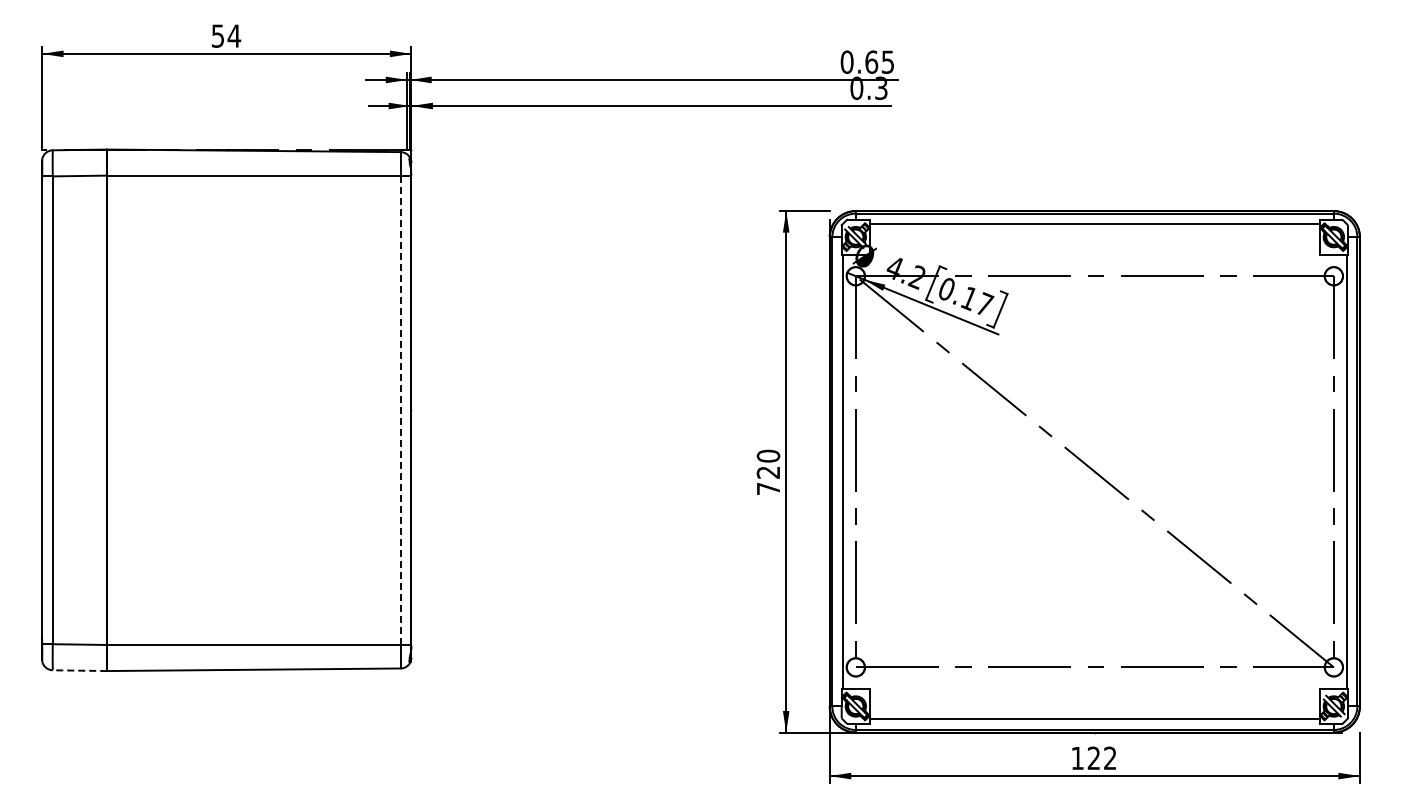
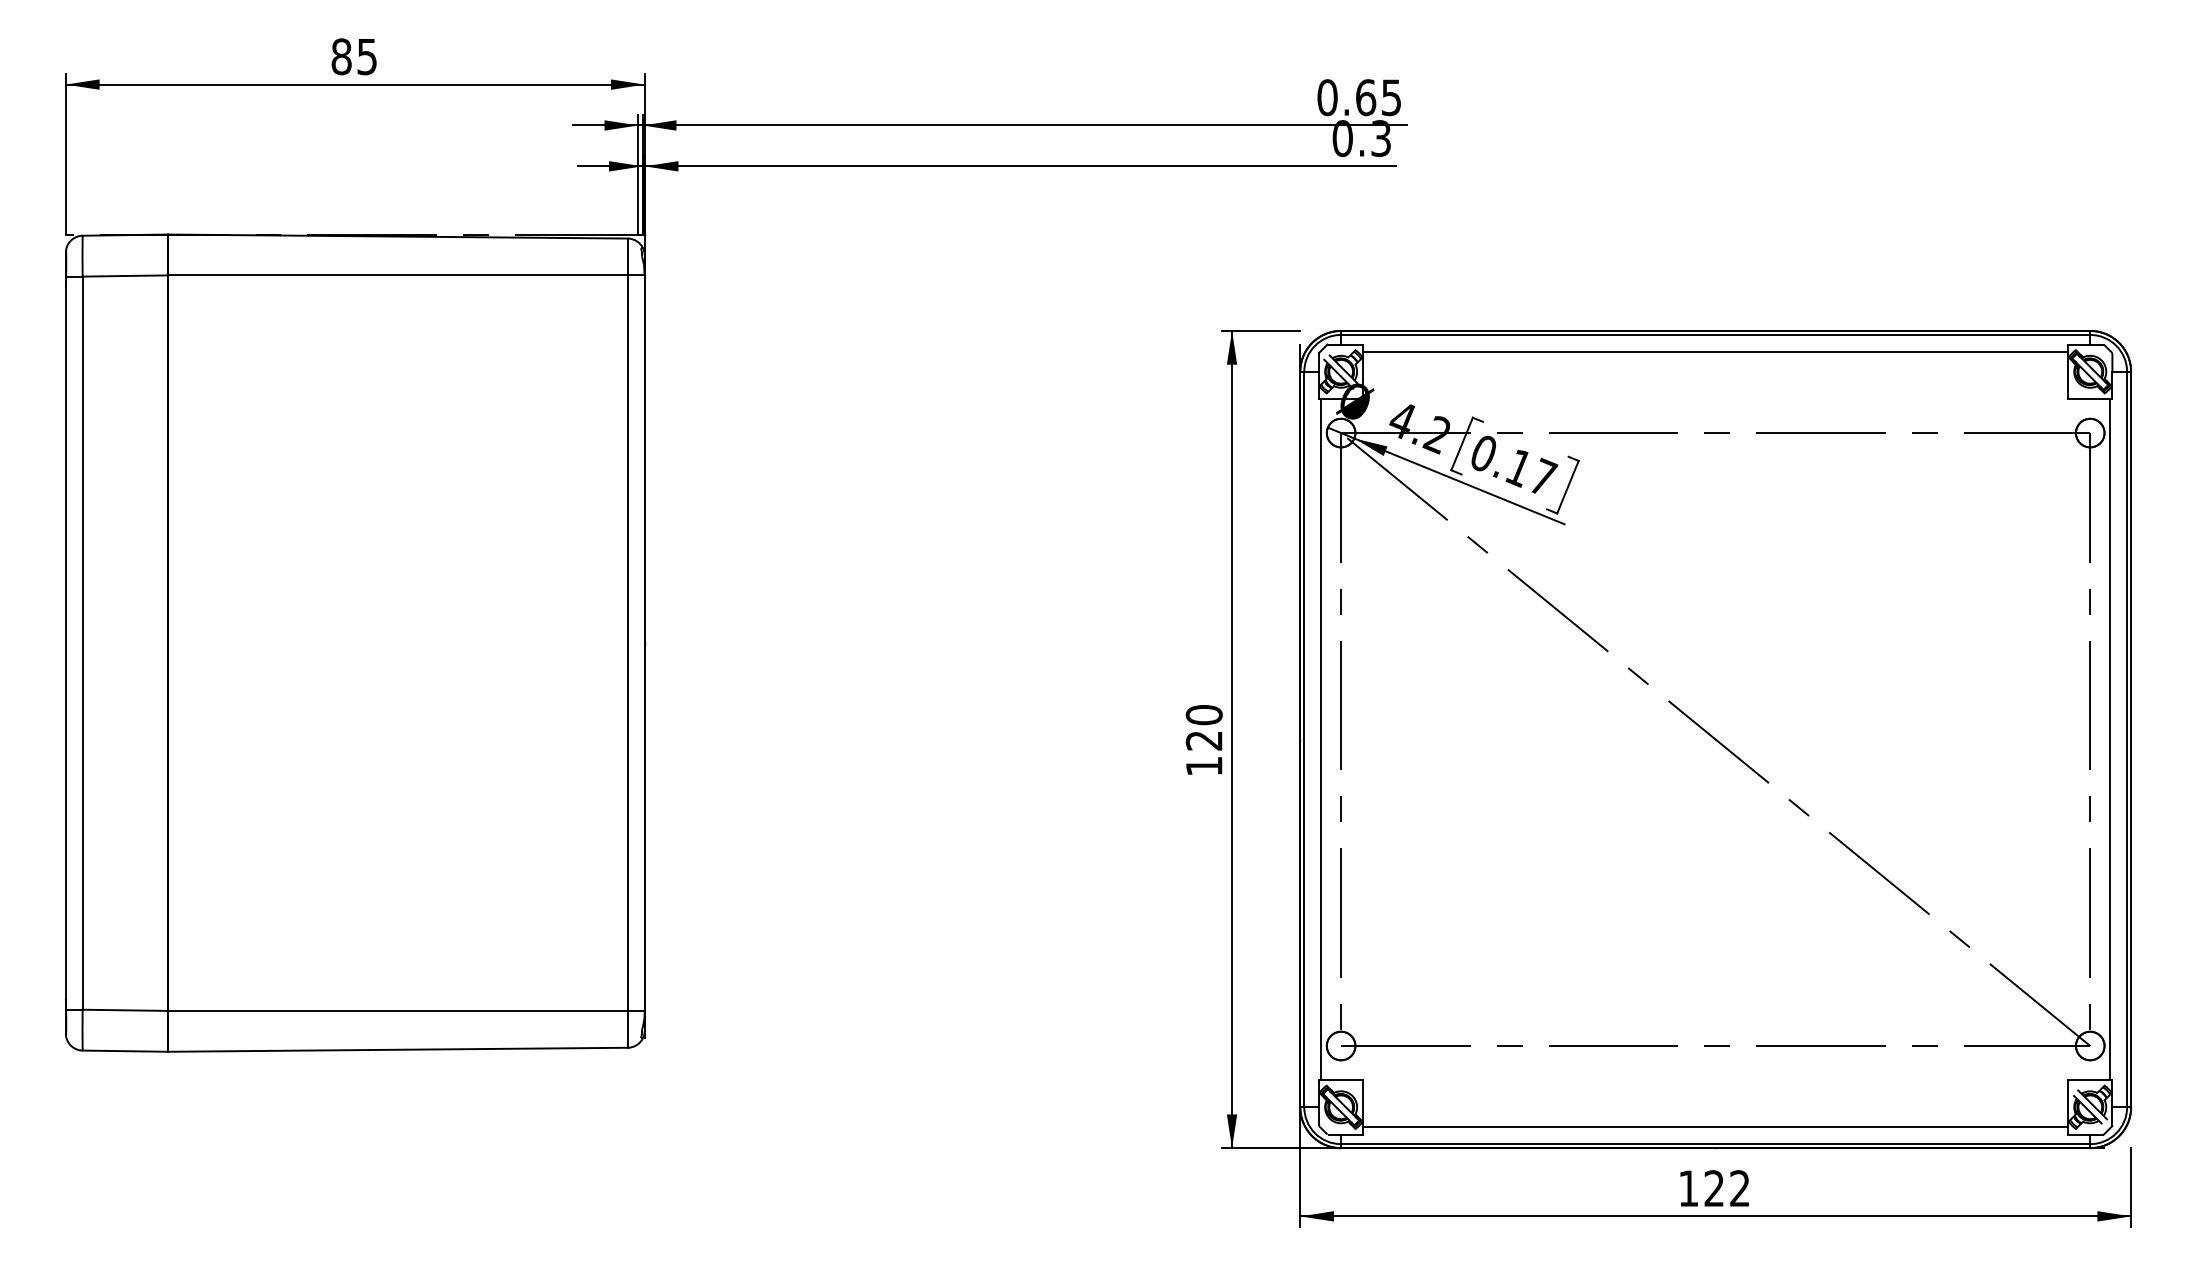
text: (226, 35) -> (354, 55), 54 -> 85
line: (400, 410) -> (627, 643), dashed -> solid
text: (768, 488) -> (1204, 765), 720 -> 120
line: (79, 670) -> (124, 1050), dashed -> solid

